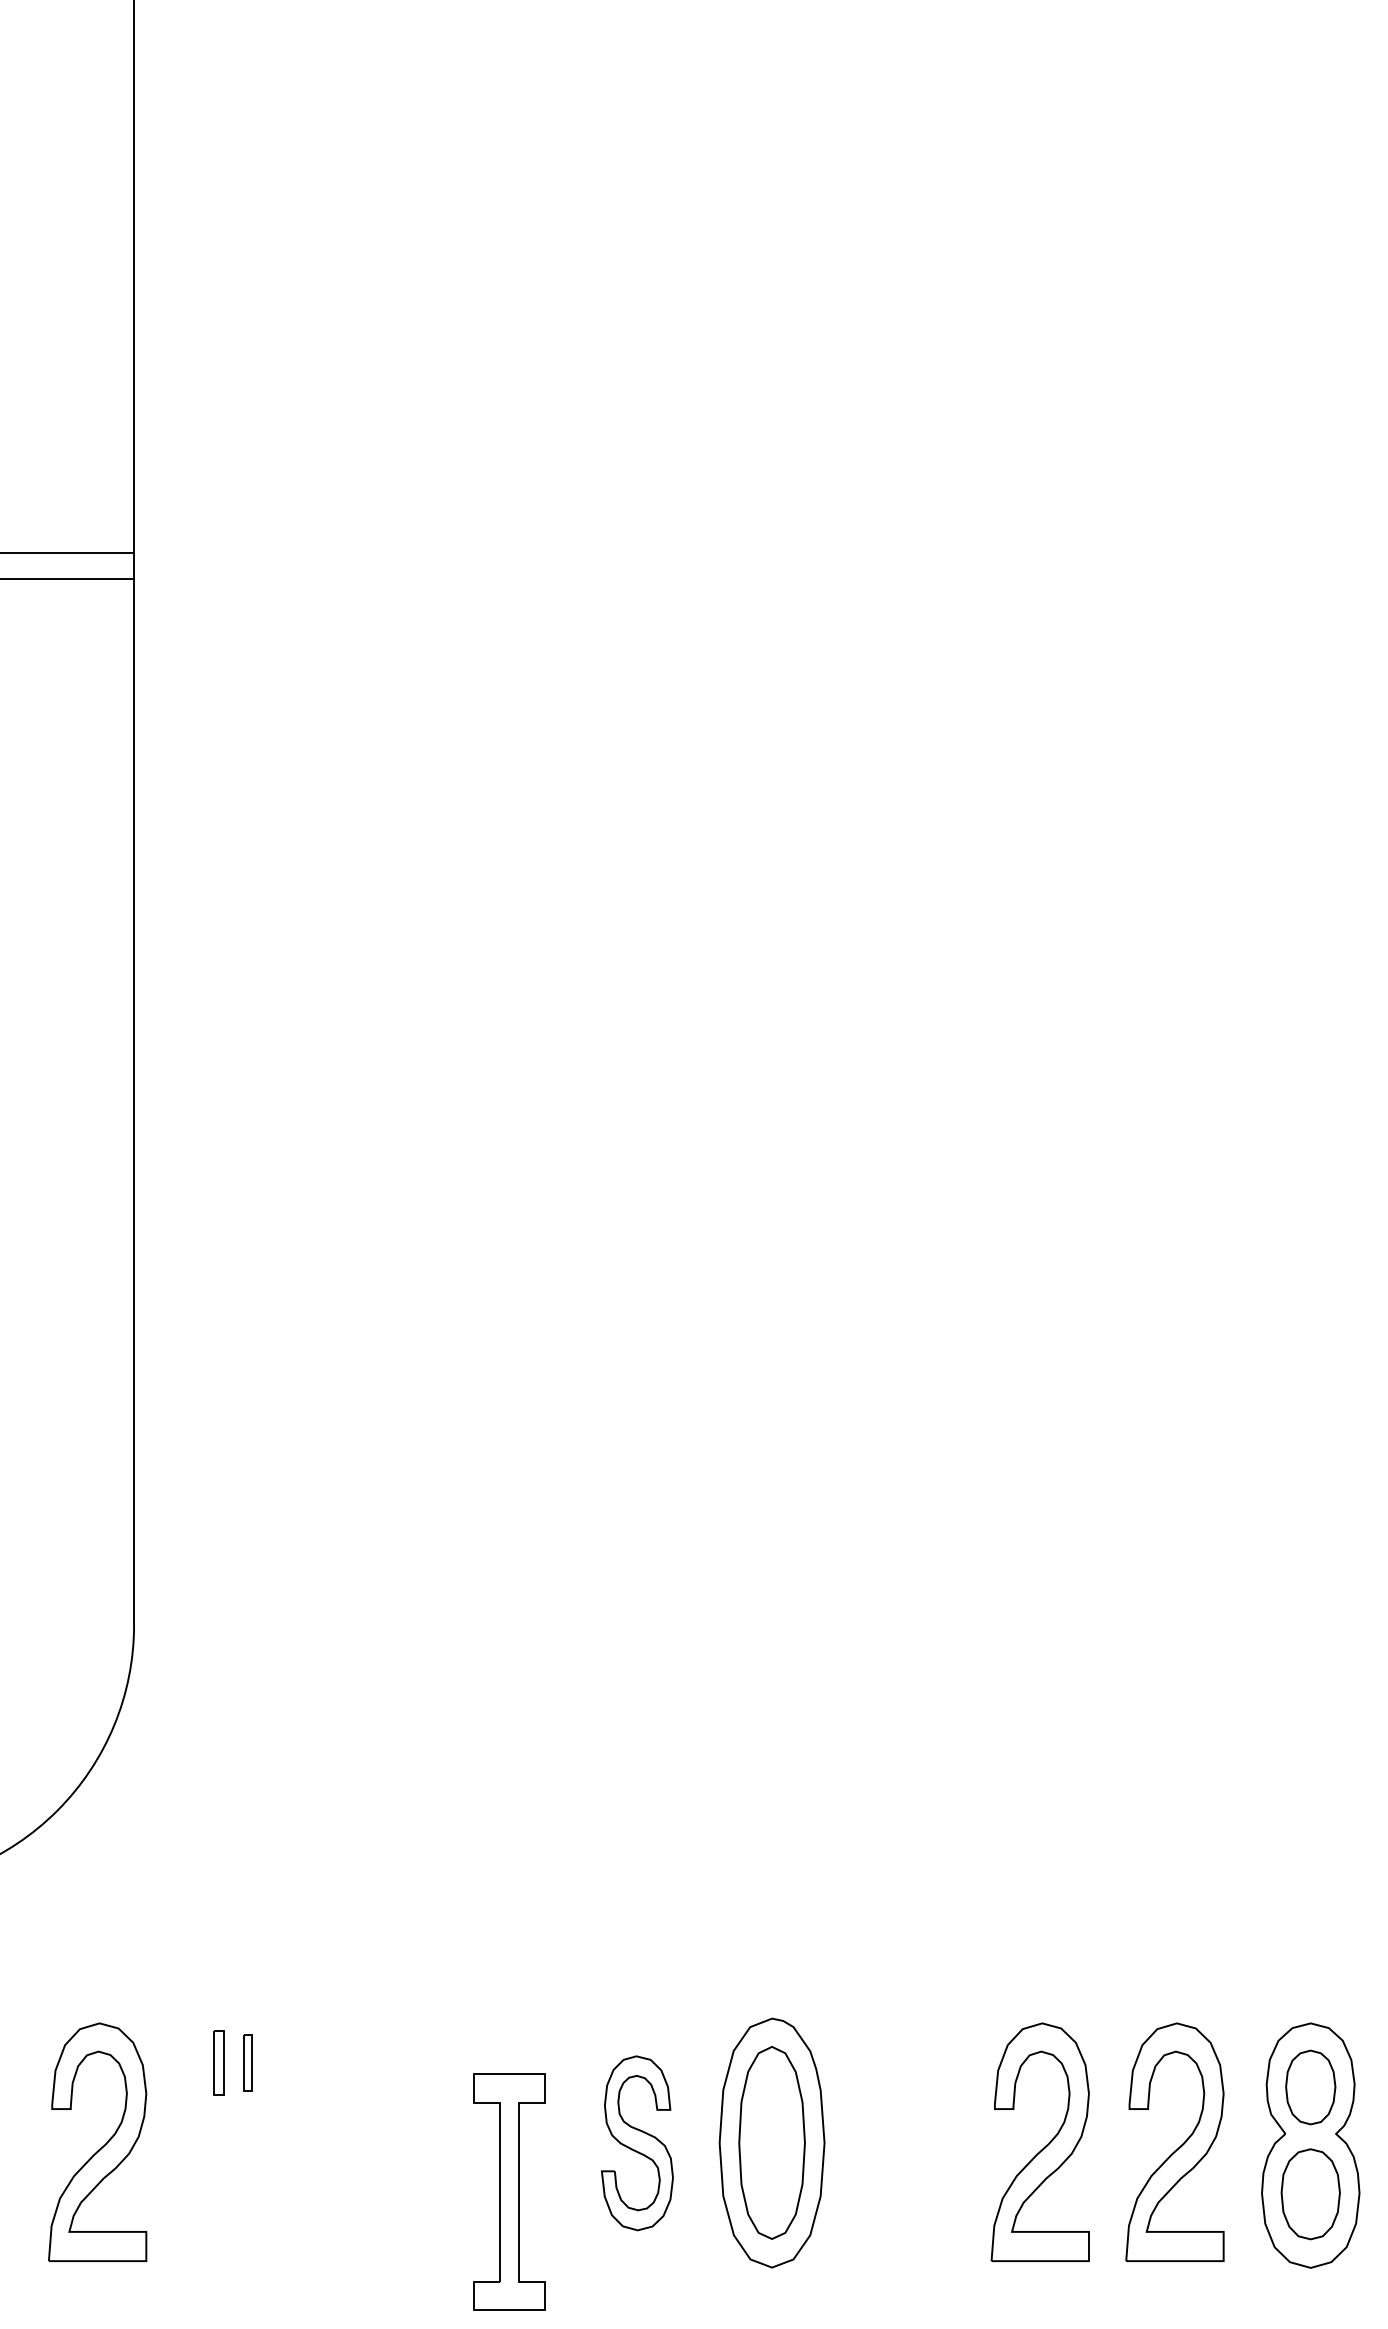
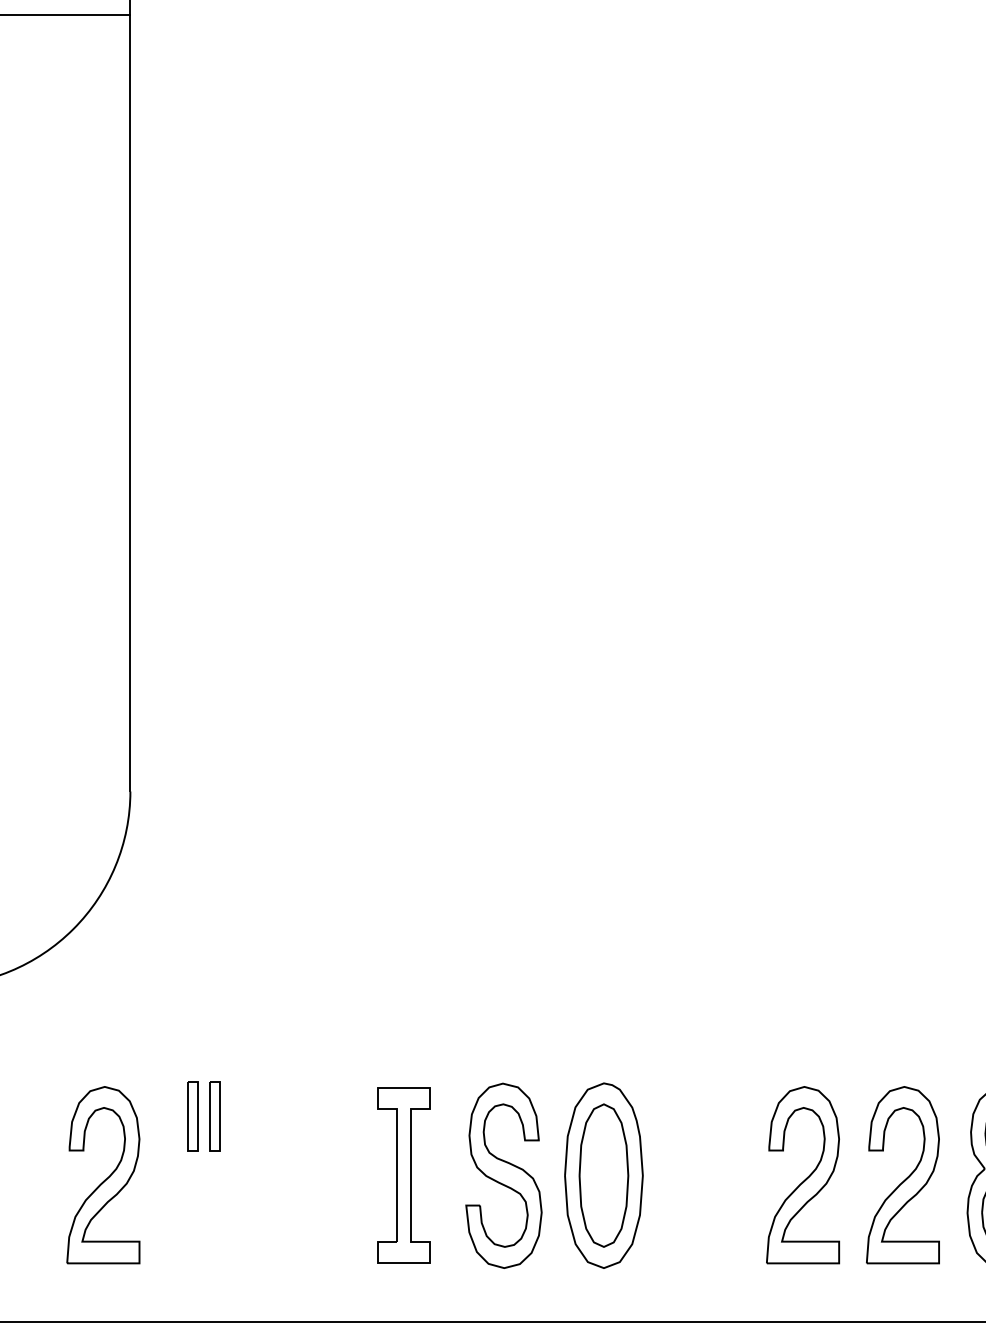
part: (218, 2062) -> (193, 1115), size x1.43
part: (247, 2062) -> (214, 1115), size x1.67
part: (637, 2143) -> (504, 1176), size x1.43
part: (509, 2191) -> (403, 1175), moved

